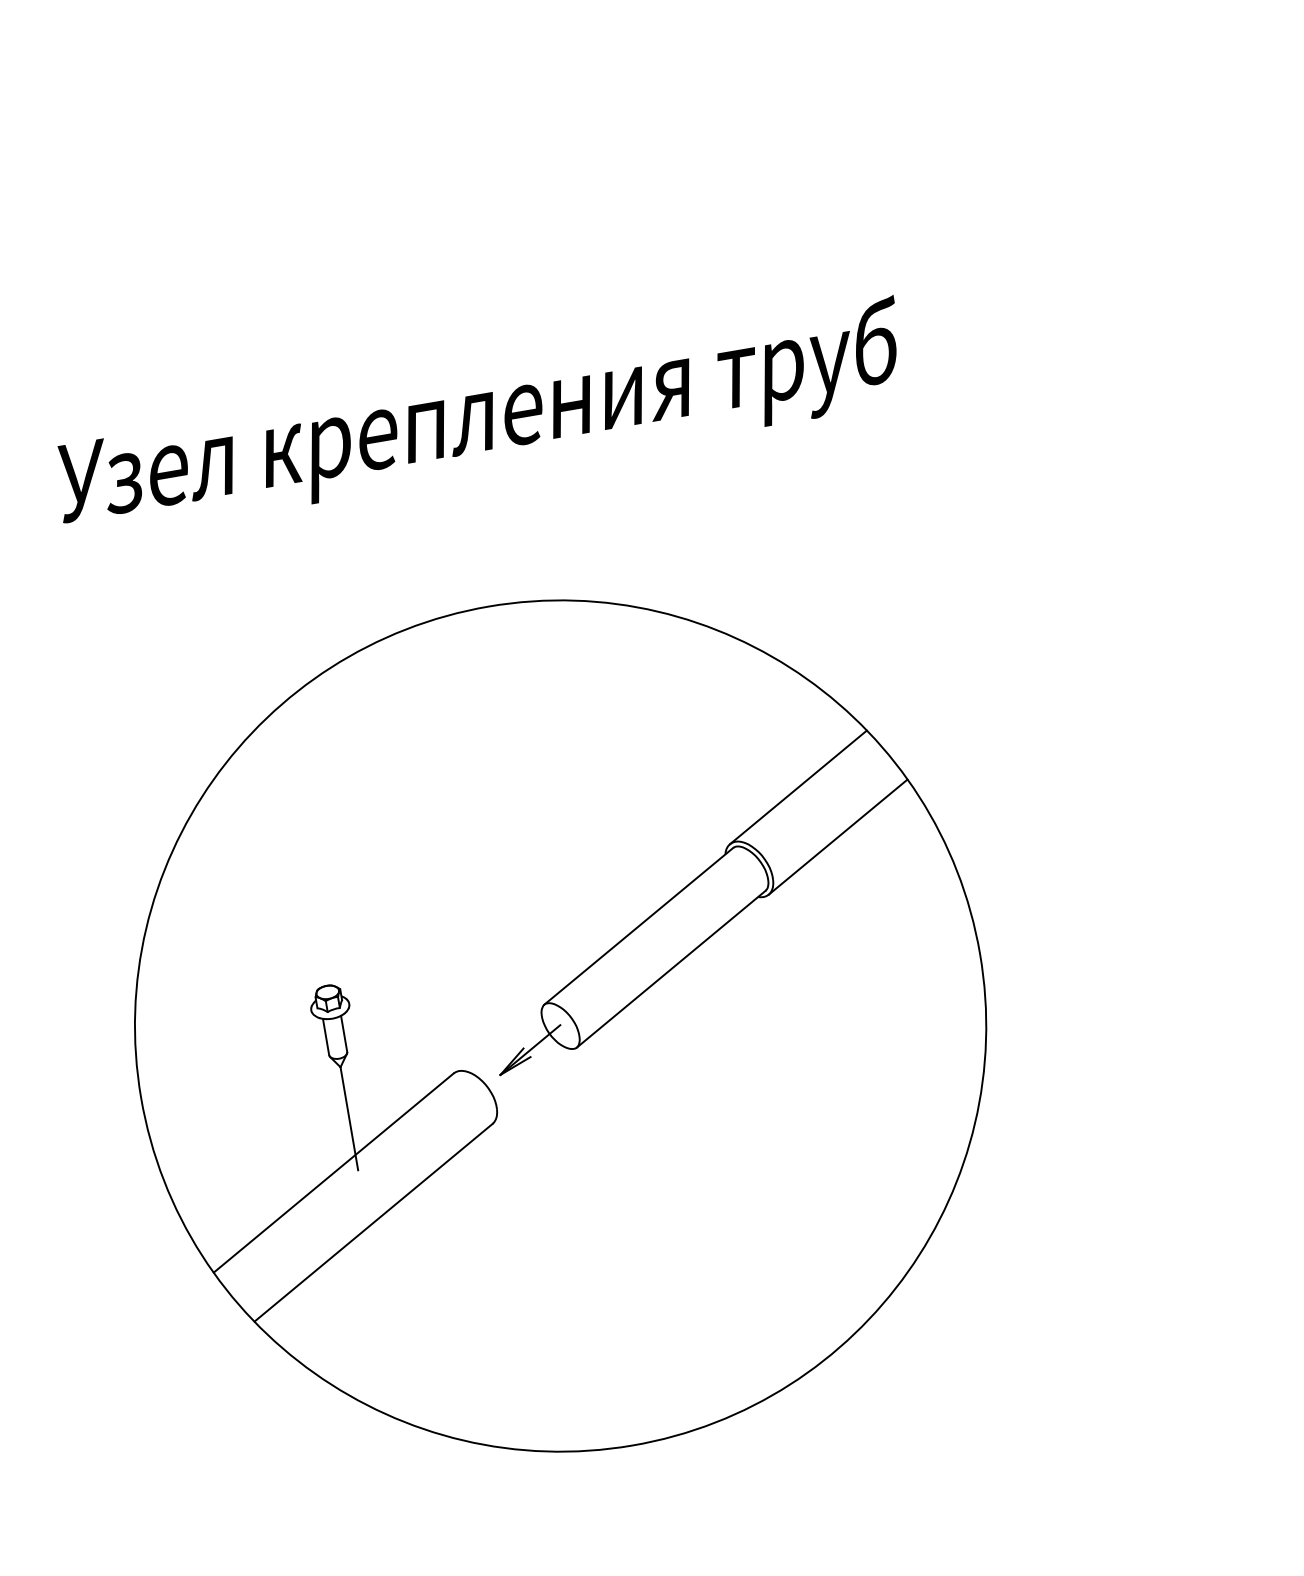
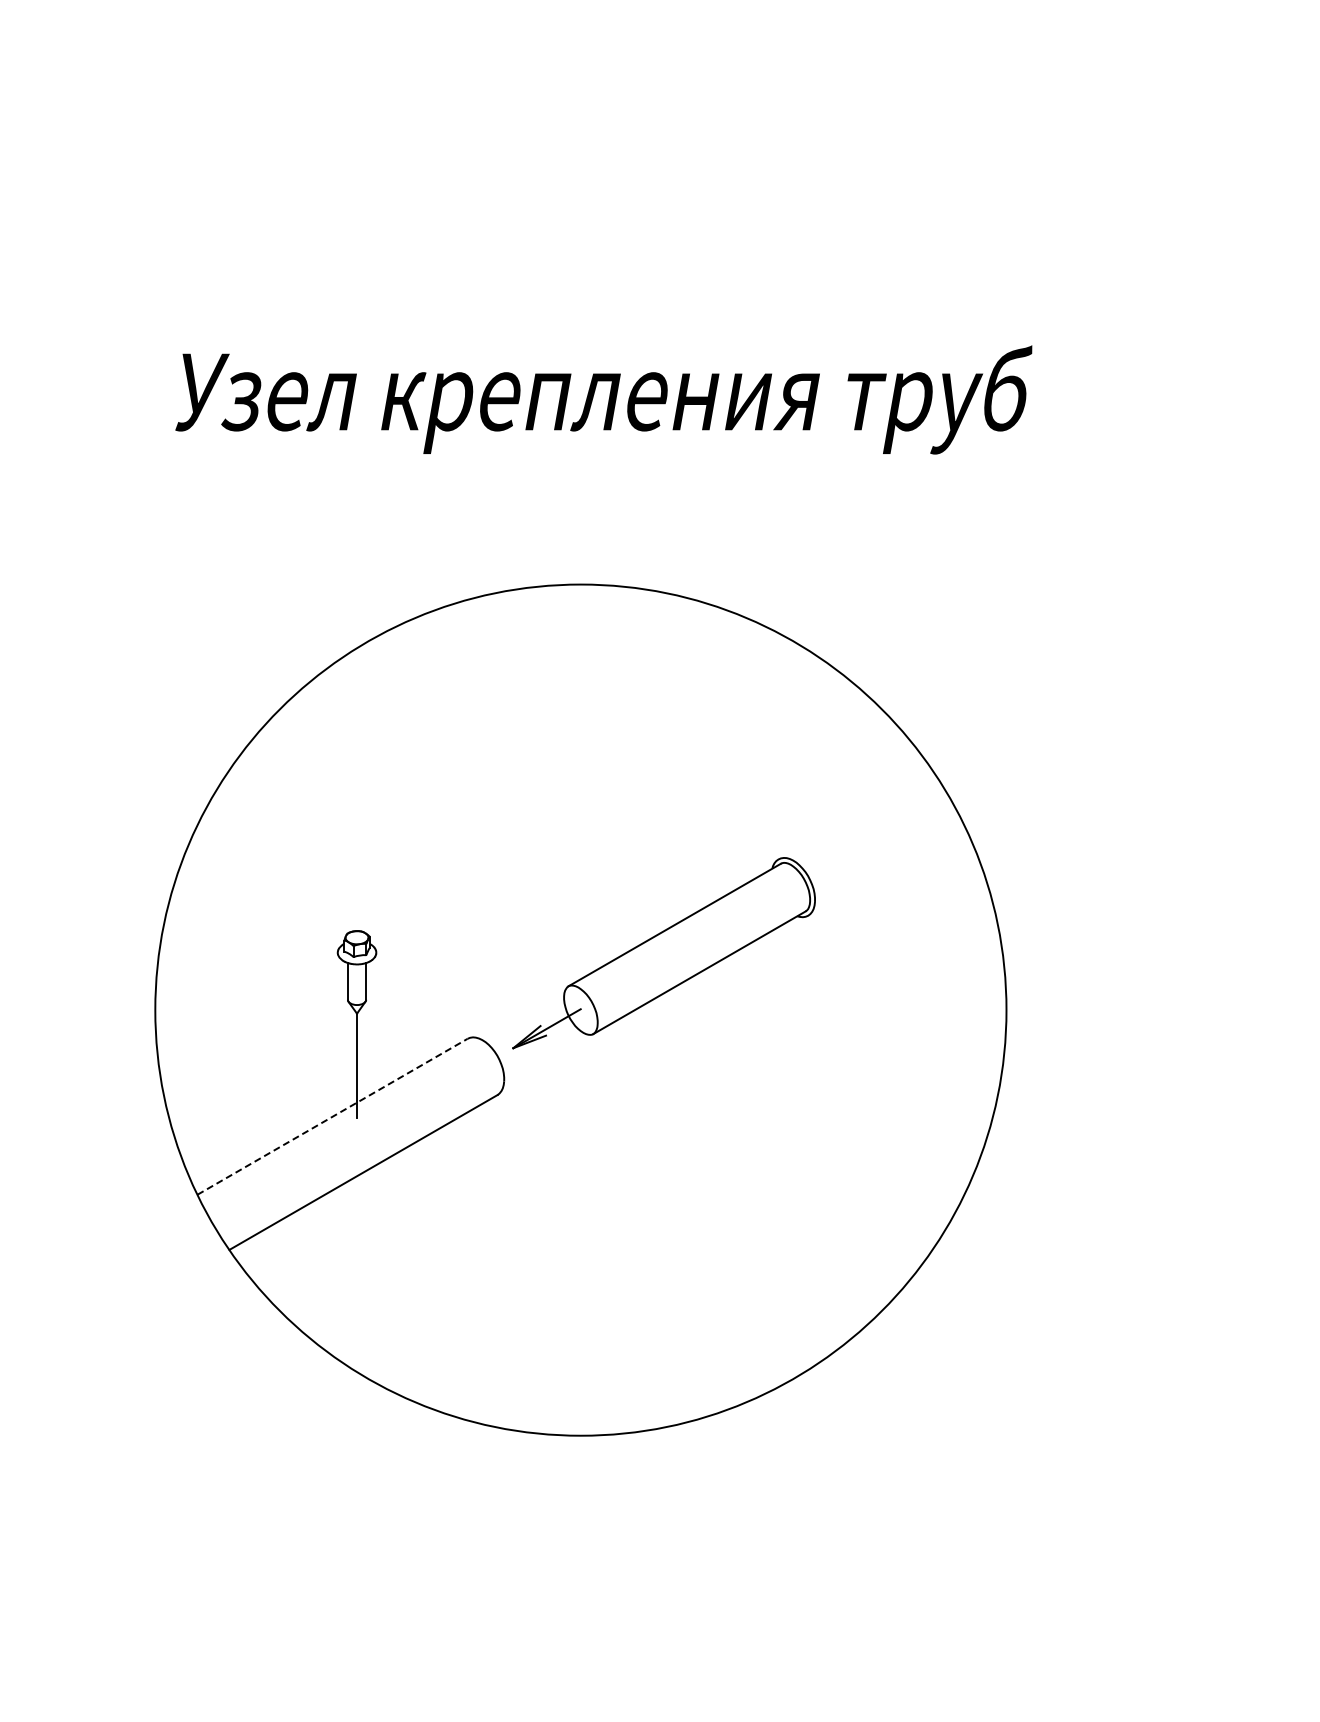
line: (798, 786) -> (855, 814), removed
line: (838, 836) -> (886, 870), removed
line: (333, 1172) -> (332, 1116), solid -> dashed

